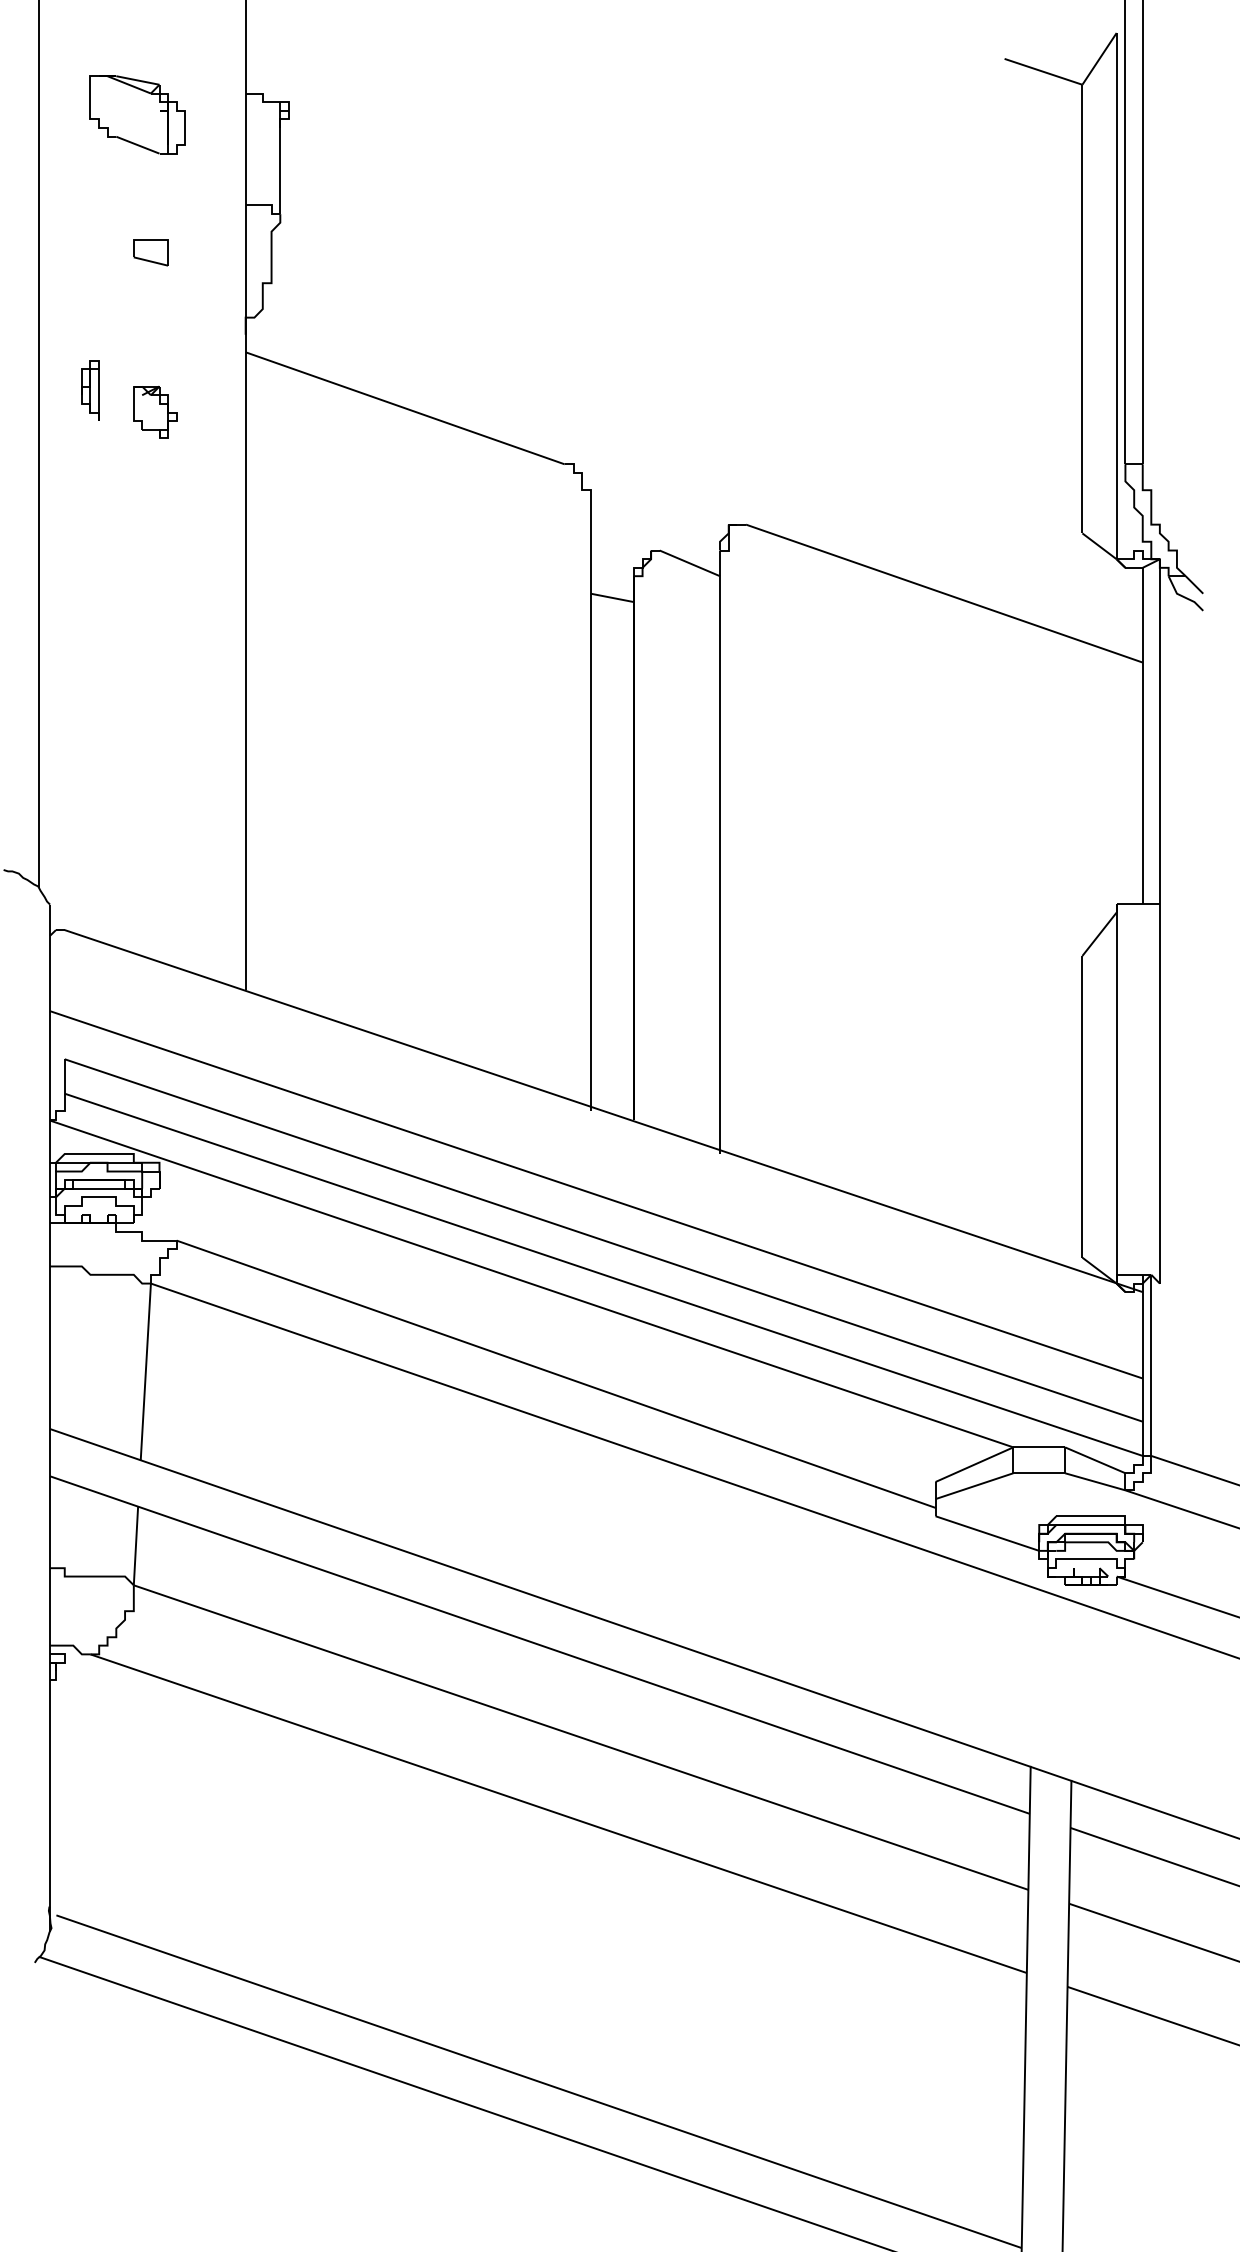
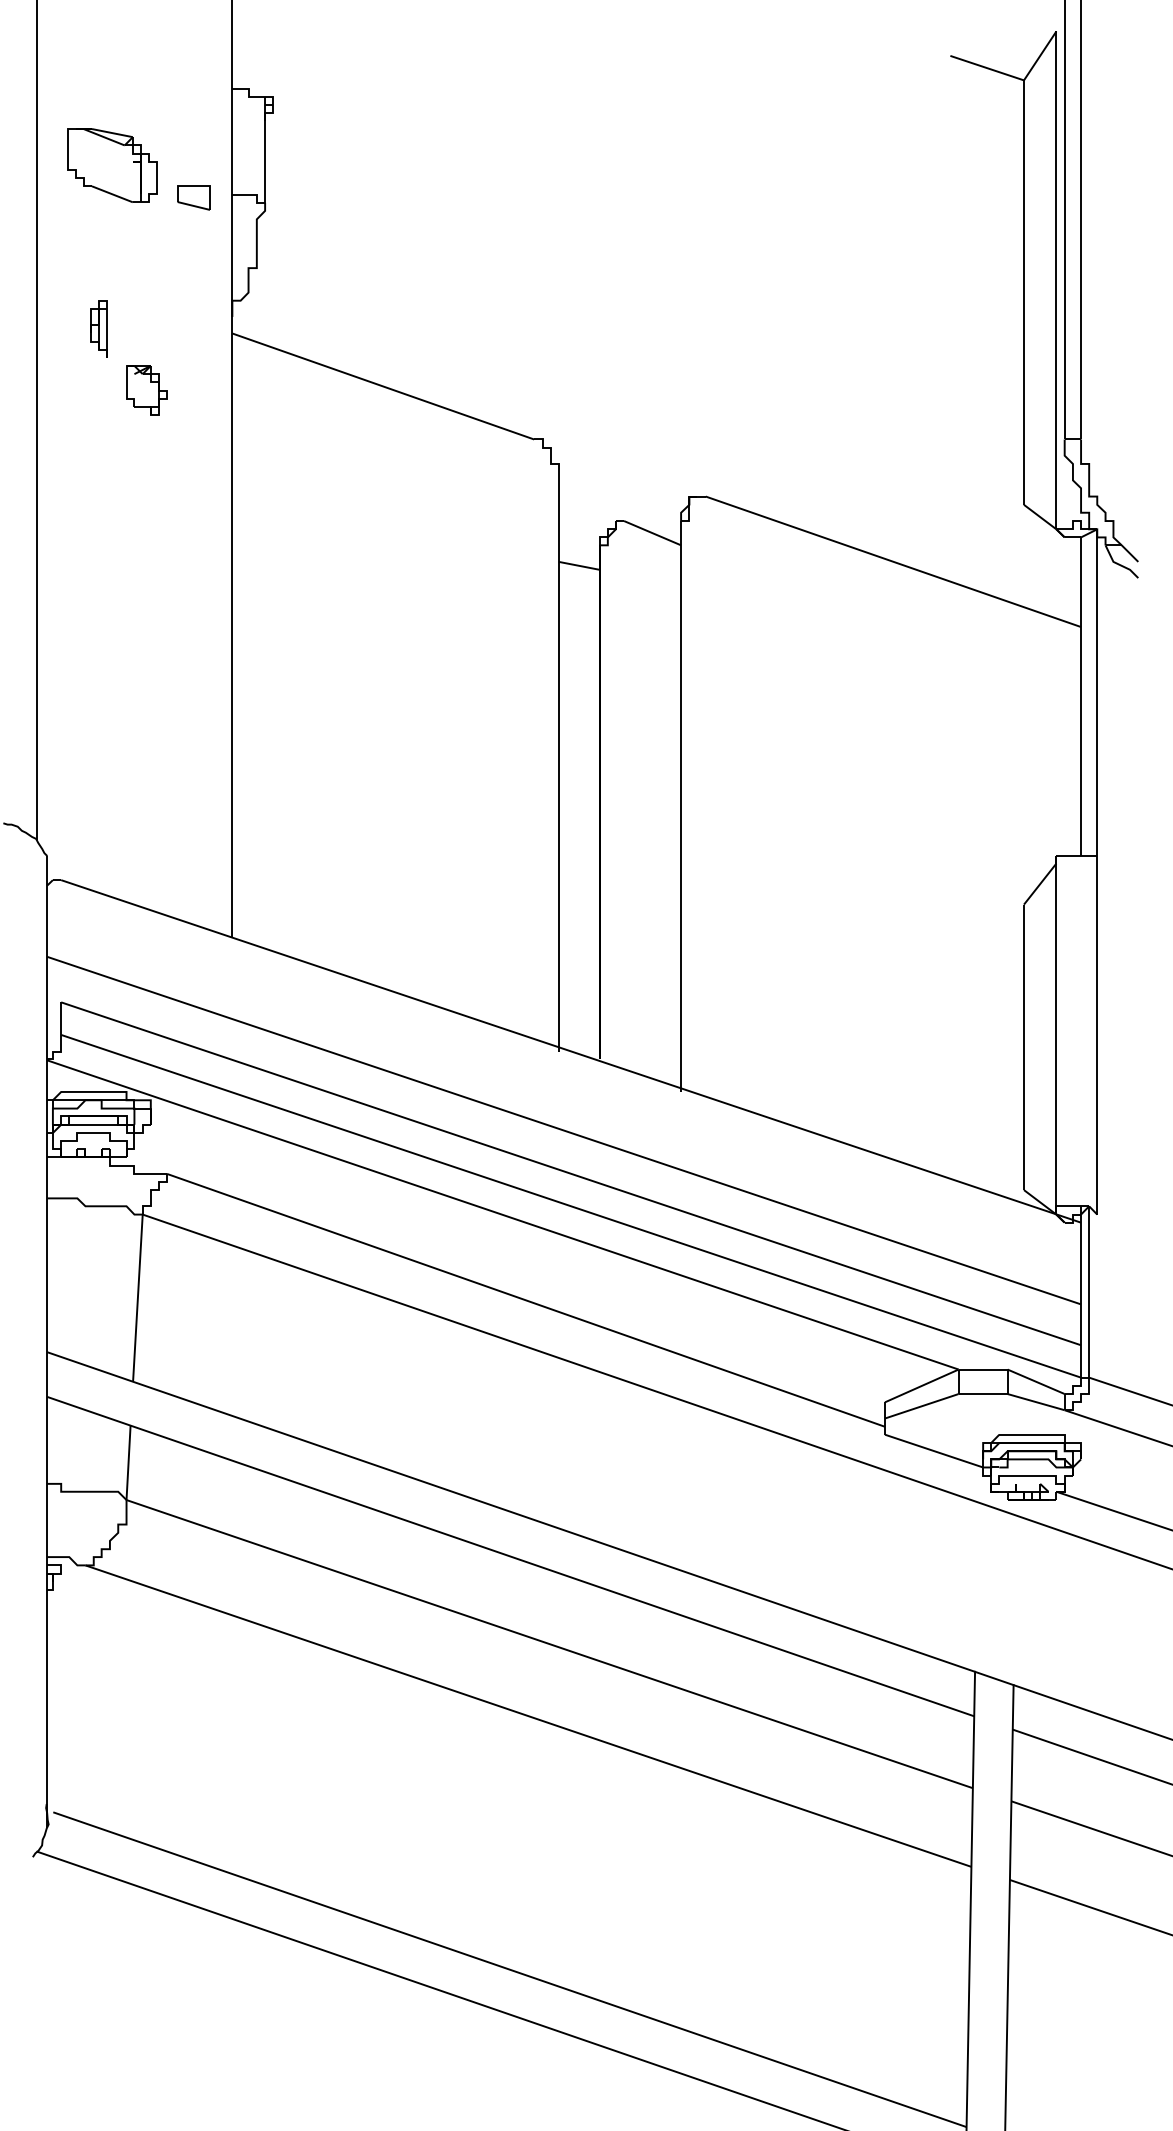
part: (137, 114) -> (112, 165), moved
part: (150, 252) -> (193, 197), moved
part: (90, 390) -> (98, 328), moved

